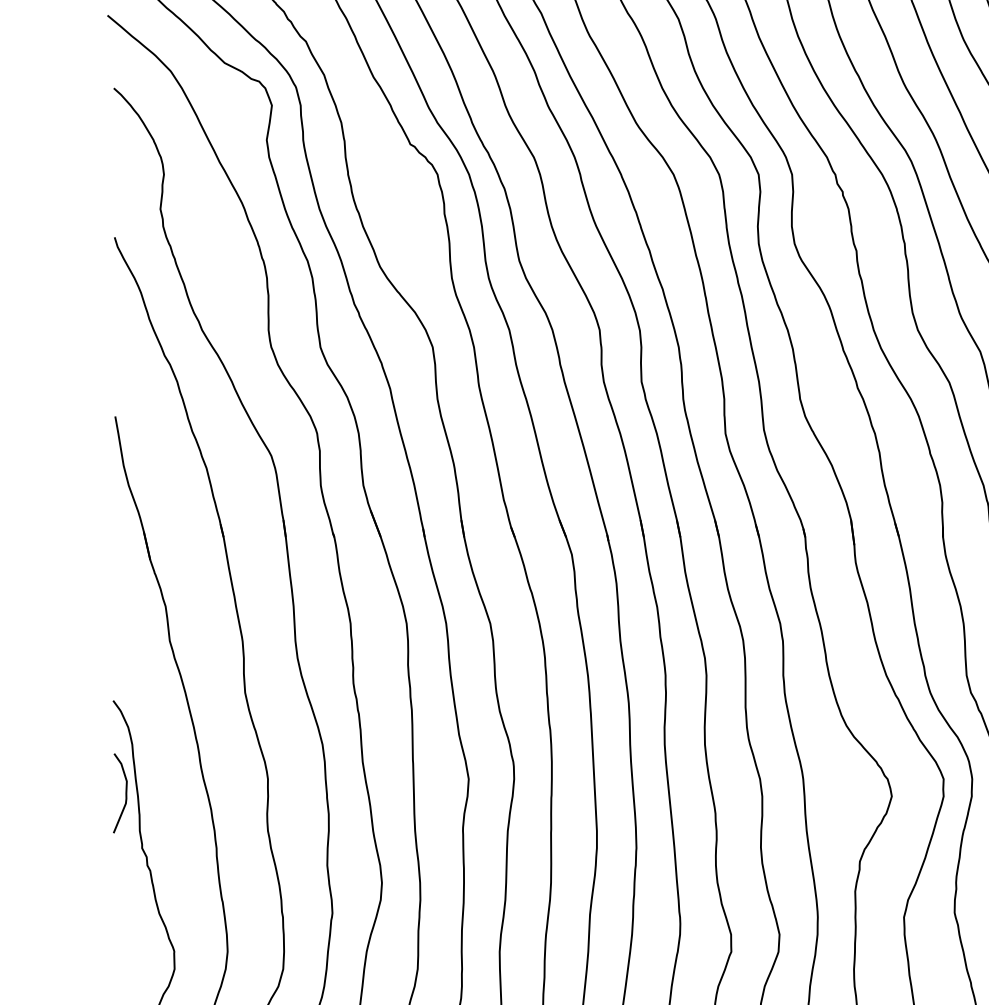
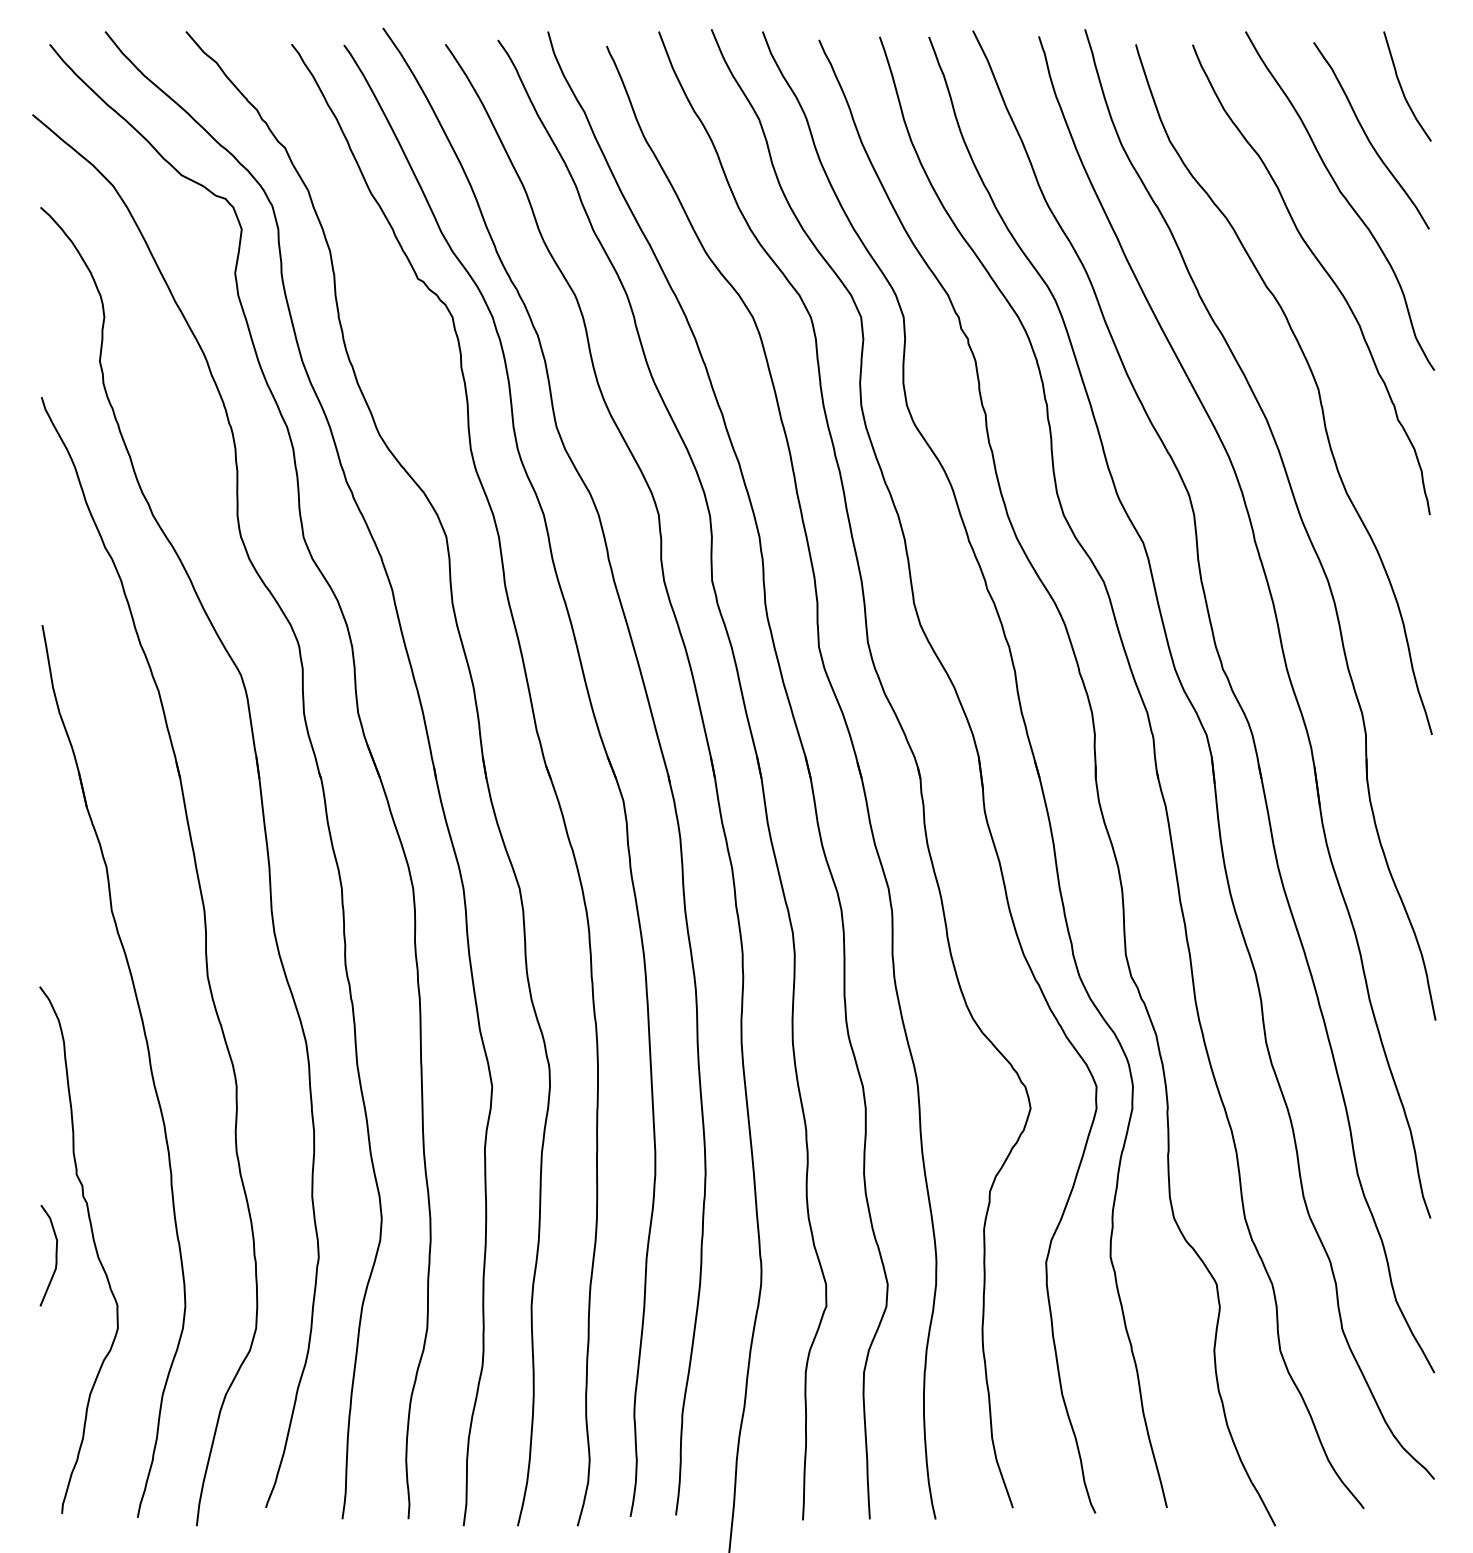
curve: (125, 793) -> (55, 1255), moved

